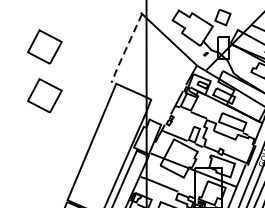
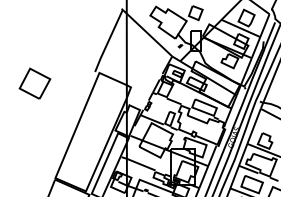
part: (44, 46) -> (34, 39), removed
line: (126, 48) -> (108, 41), dashed -> solid

